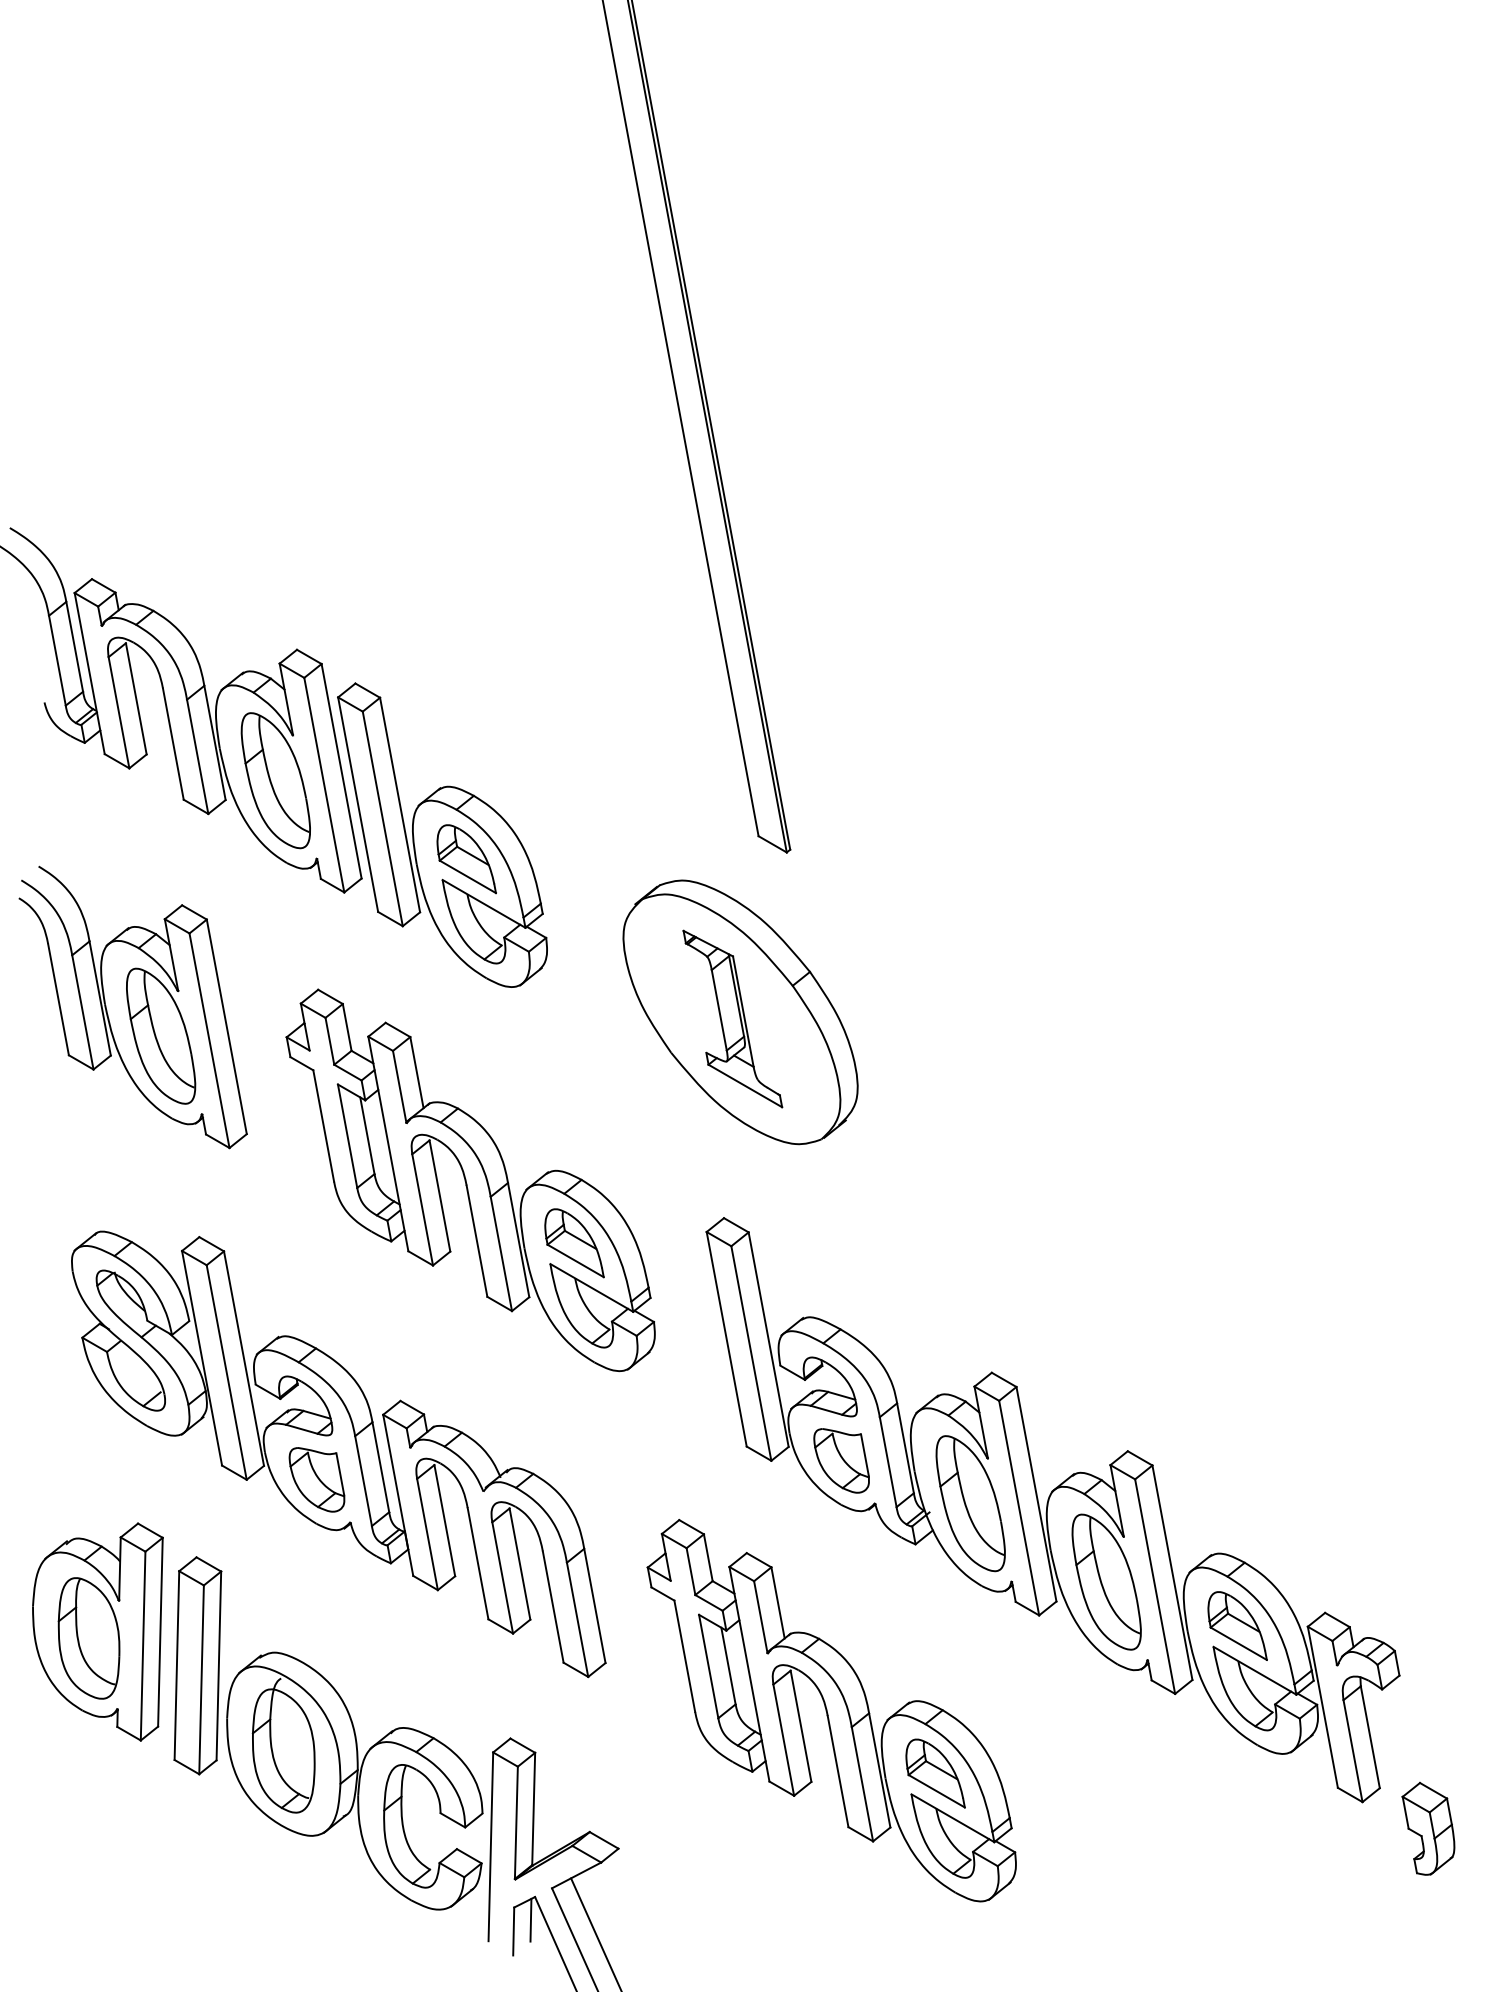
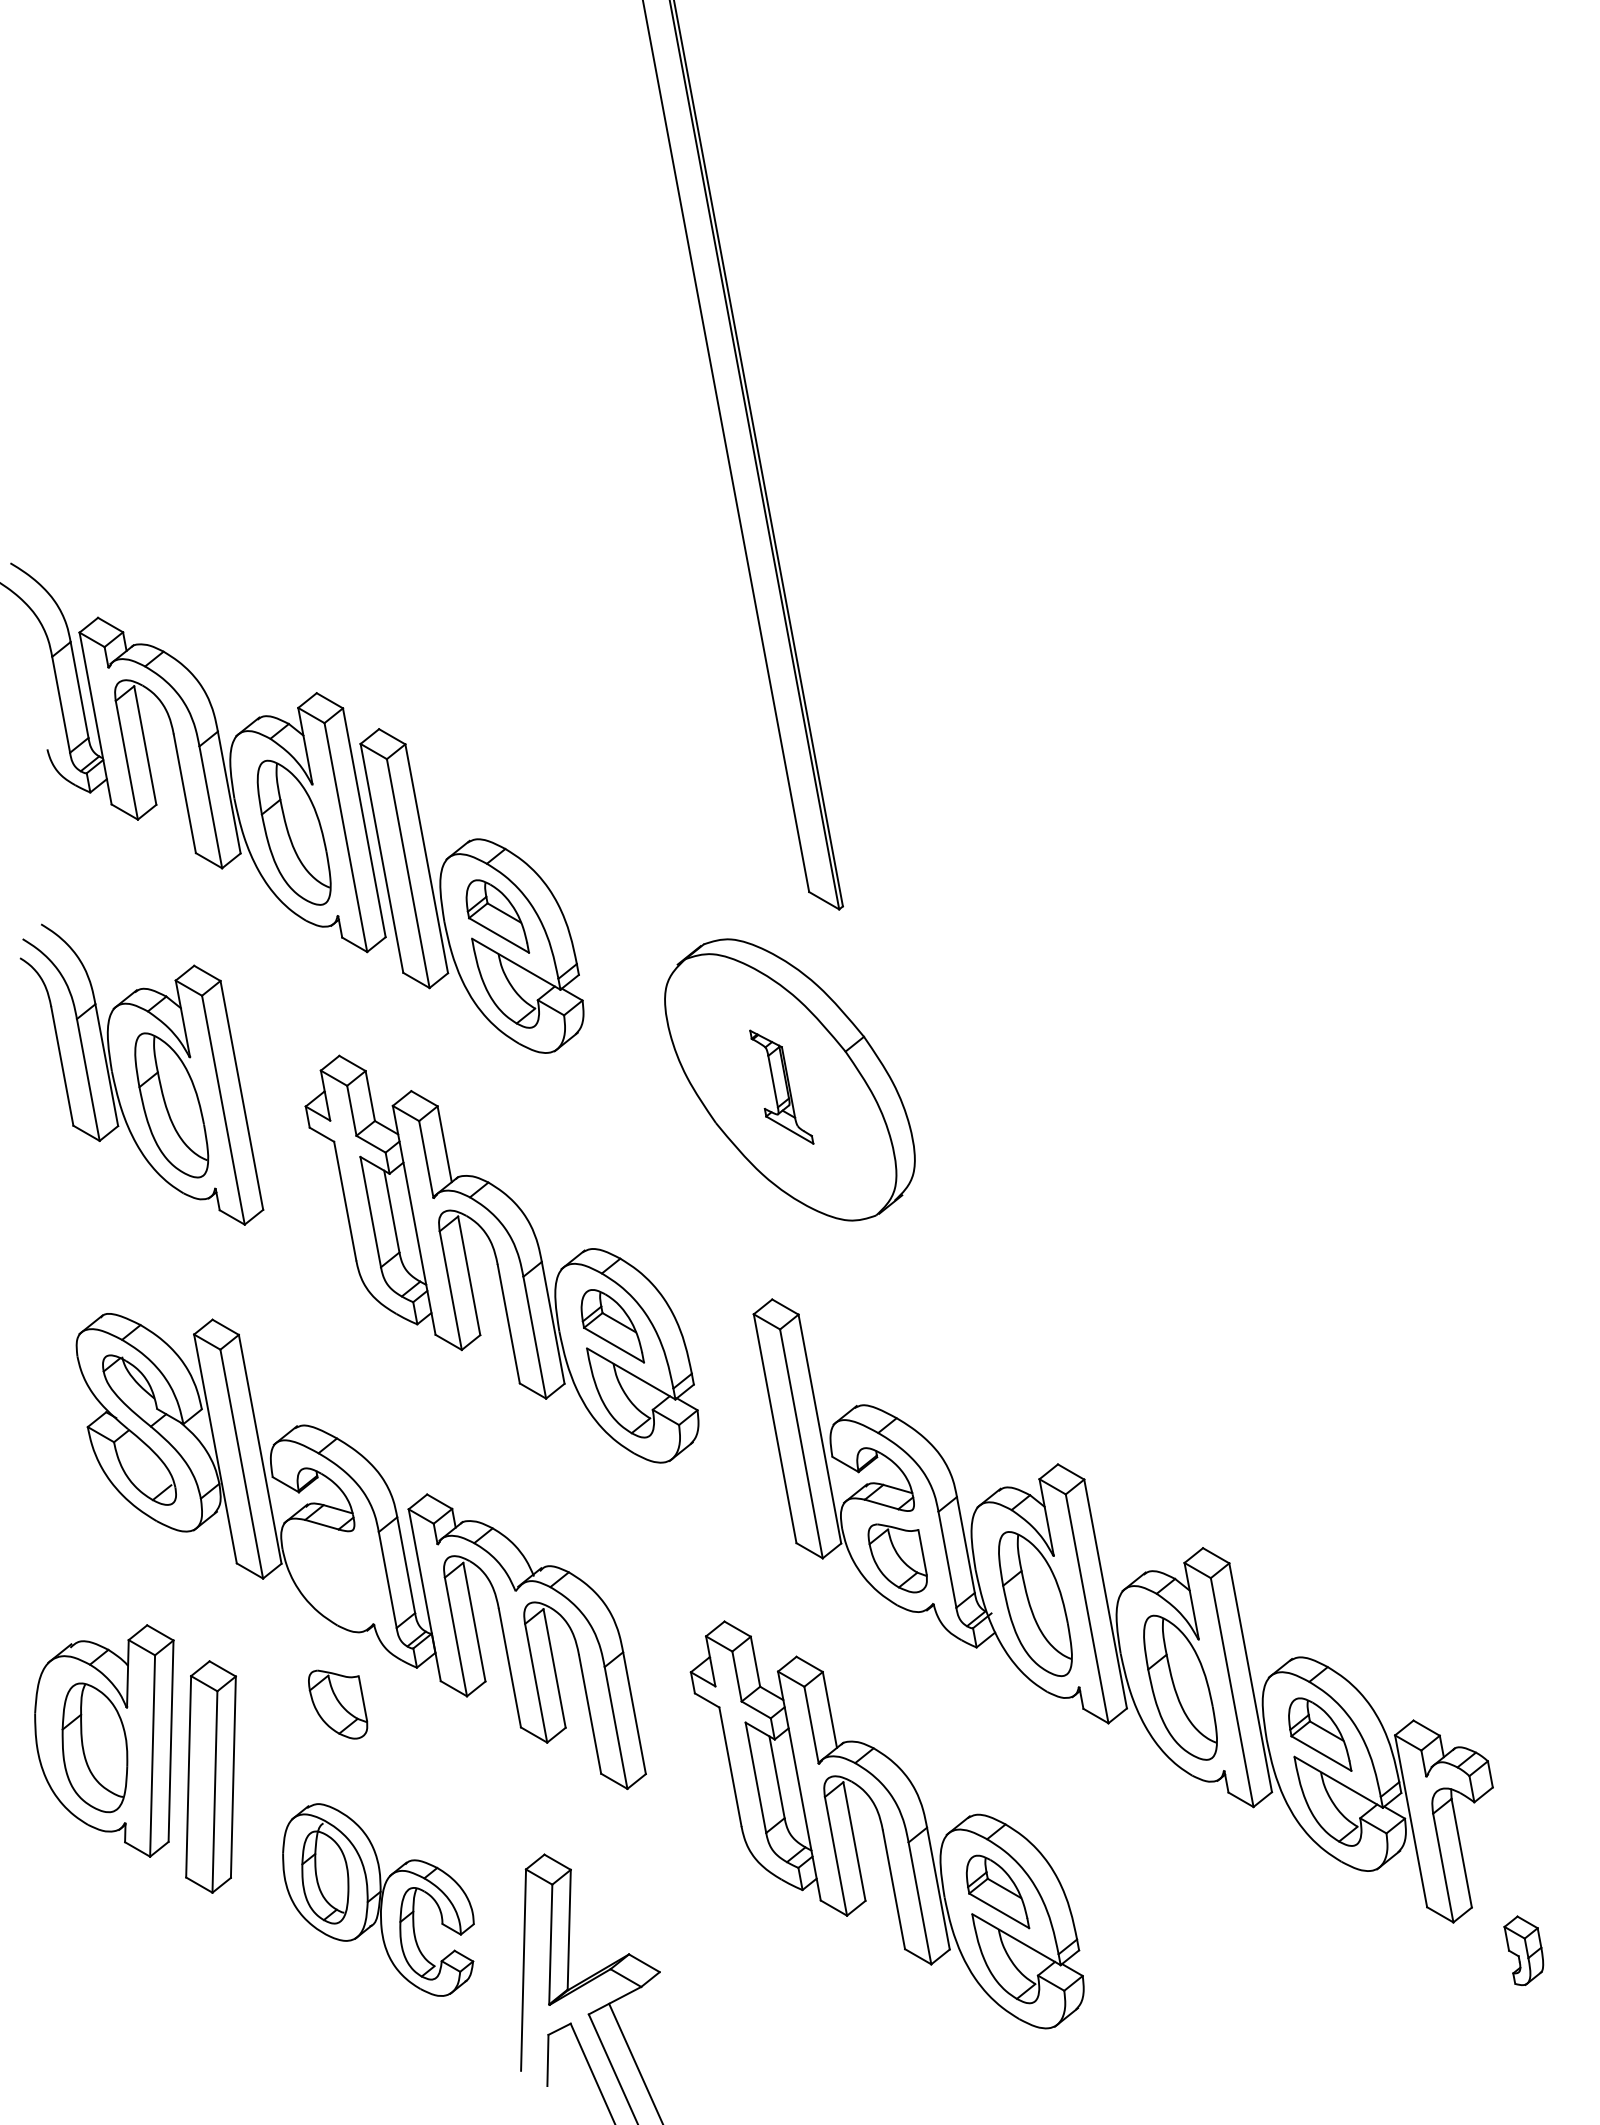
part: (732, 1019) -> (781, 1087), size x0.6
part: (317, 1479) -> (338, 1704), moved
part: (354, 1780) -> (378, 1899), size x0.7
part: (1428, 1828) -> (1523, 1950), size x0.7
line: (530, 1920) -> (565, 2048), removed

